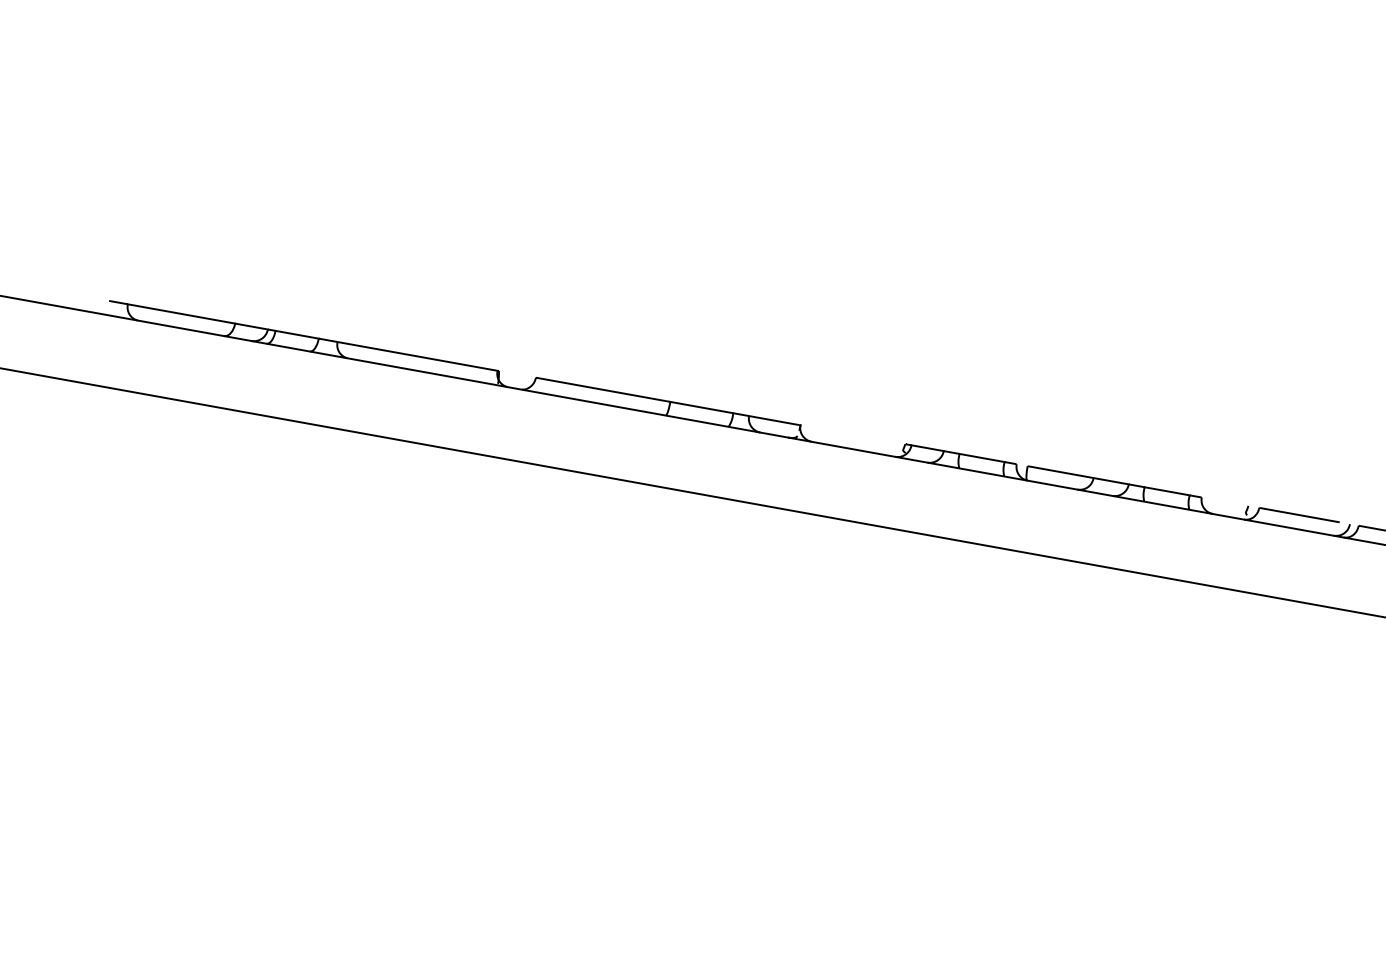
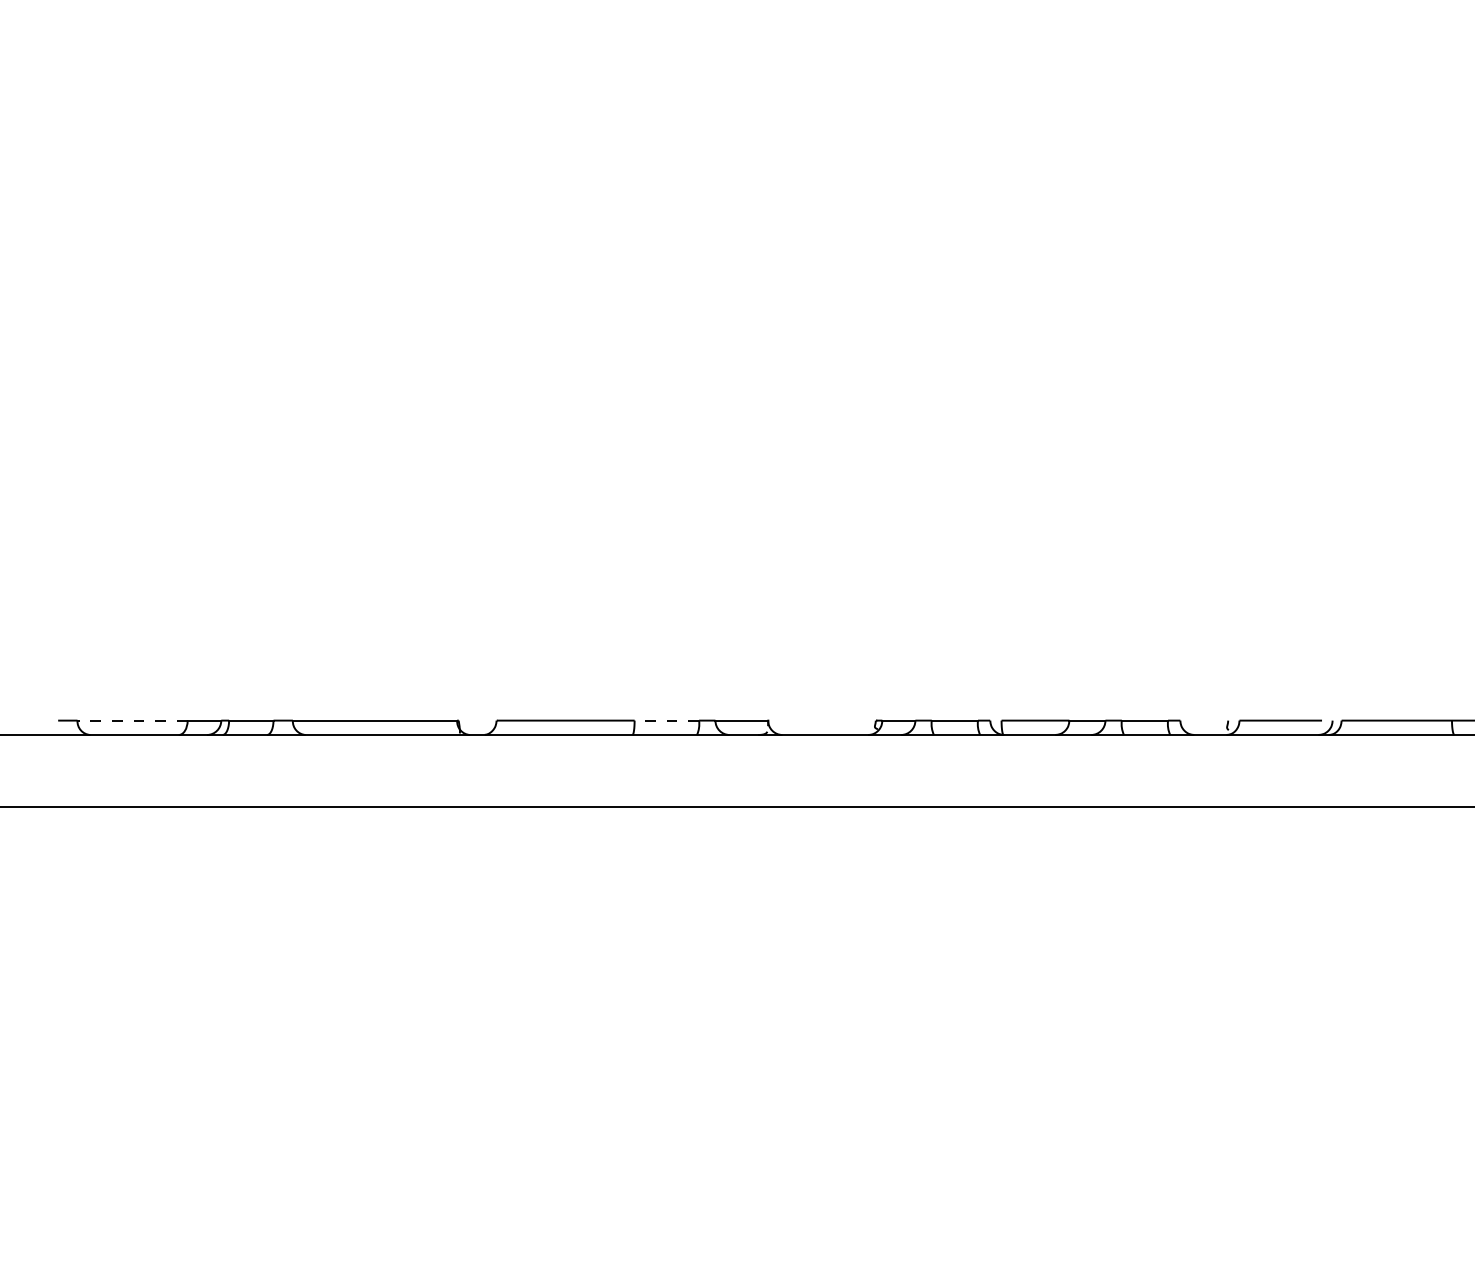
line: (181, 313) -> (132, 720), solid -> dashed
line: (701, 407) -> (666, 720), solid -> dashed

